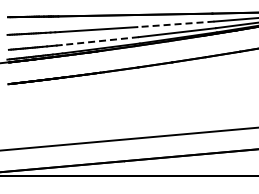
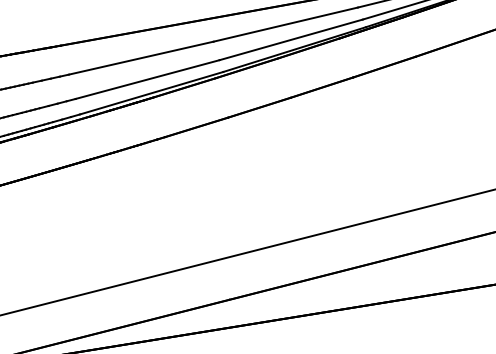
line: (175, 24) -> (285, 25), dashed -> solid
line: (100, 41) -> (148, 80), dashed -> solid

